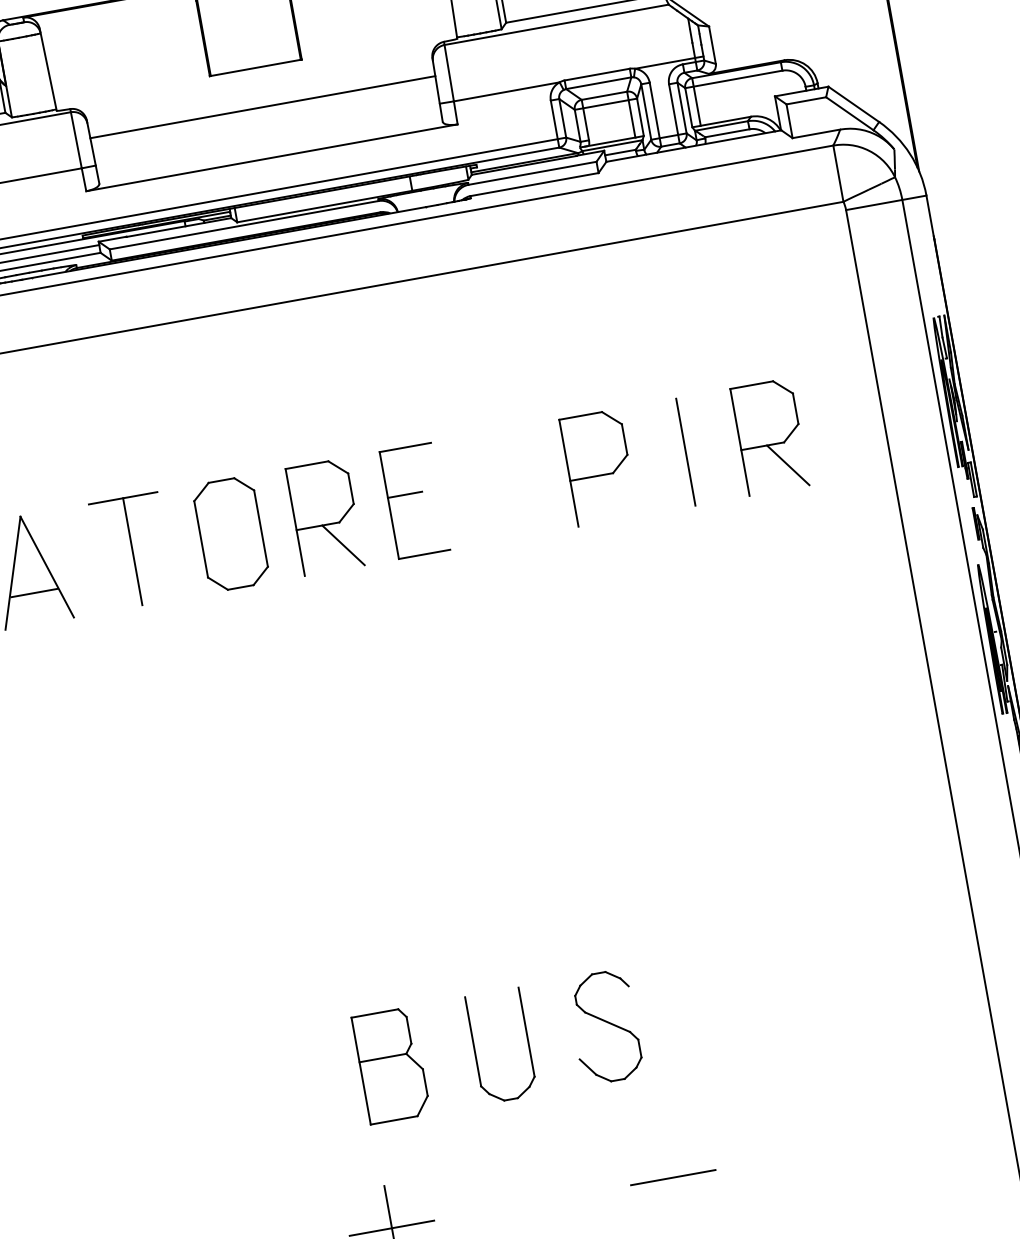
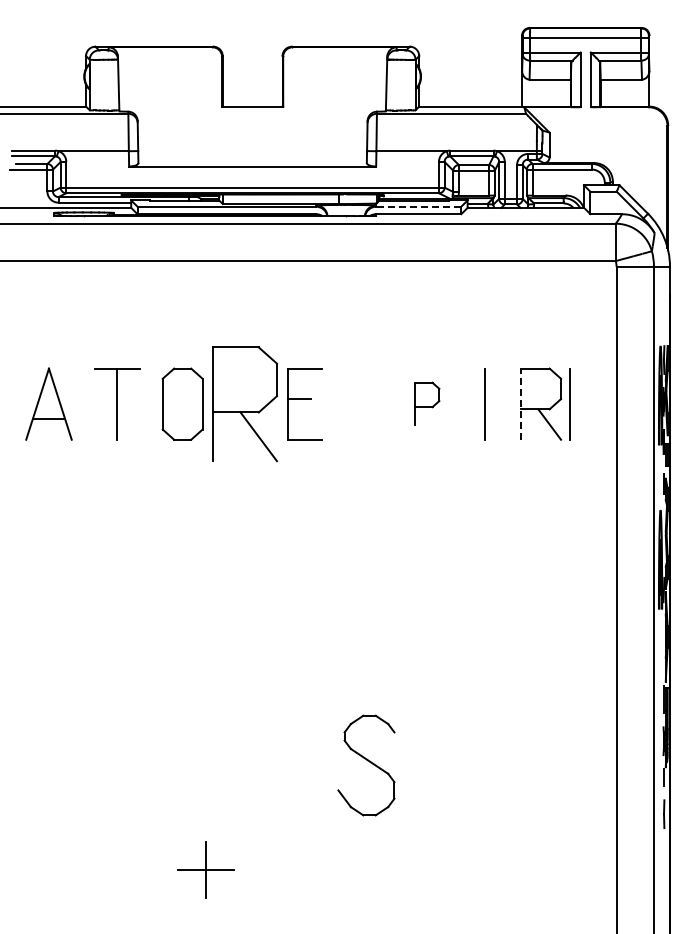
line: (262, 106) -> (252, 132), removed
line: (532, 173) -> (418, 206), solid -> dashed
line: (812, 429) -> (569, 404), added
line: (740, 442) -> (521, 404), solid -> dashed
part: (598, 466) -> (427, 403), size x0.6
part: (325, 515) -> (245, 403), size x1.6
part: (604, 1025) -> (366, 764), size x1.4
part: (475, 1050) -> (280, 765), removed
part: (391, 1064) -> (224, 764), removed
line: (672, 1176) -> (392, 869), removed

